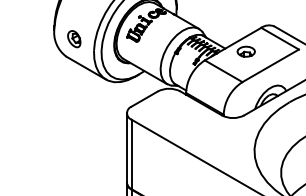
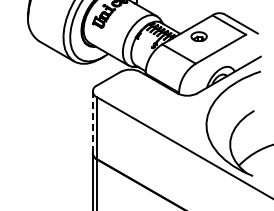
part: (73, 39) -> (45, 25), removed
line: (126, 148) -> (92, 122), solid -> dashed

